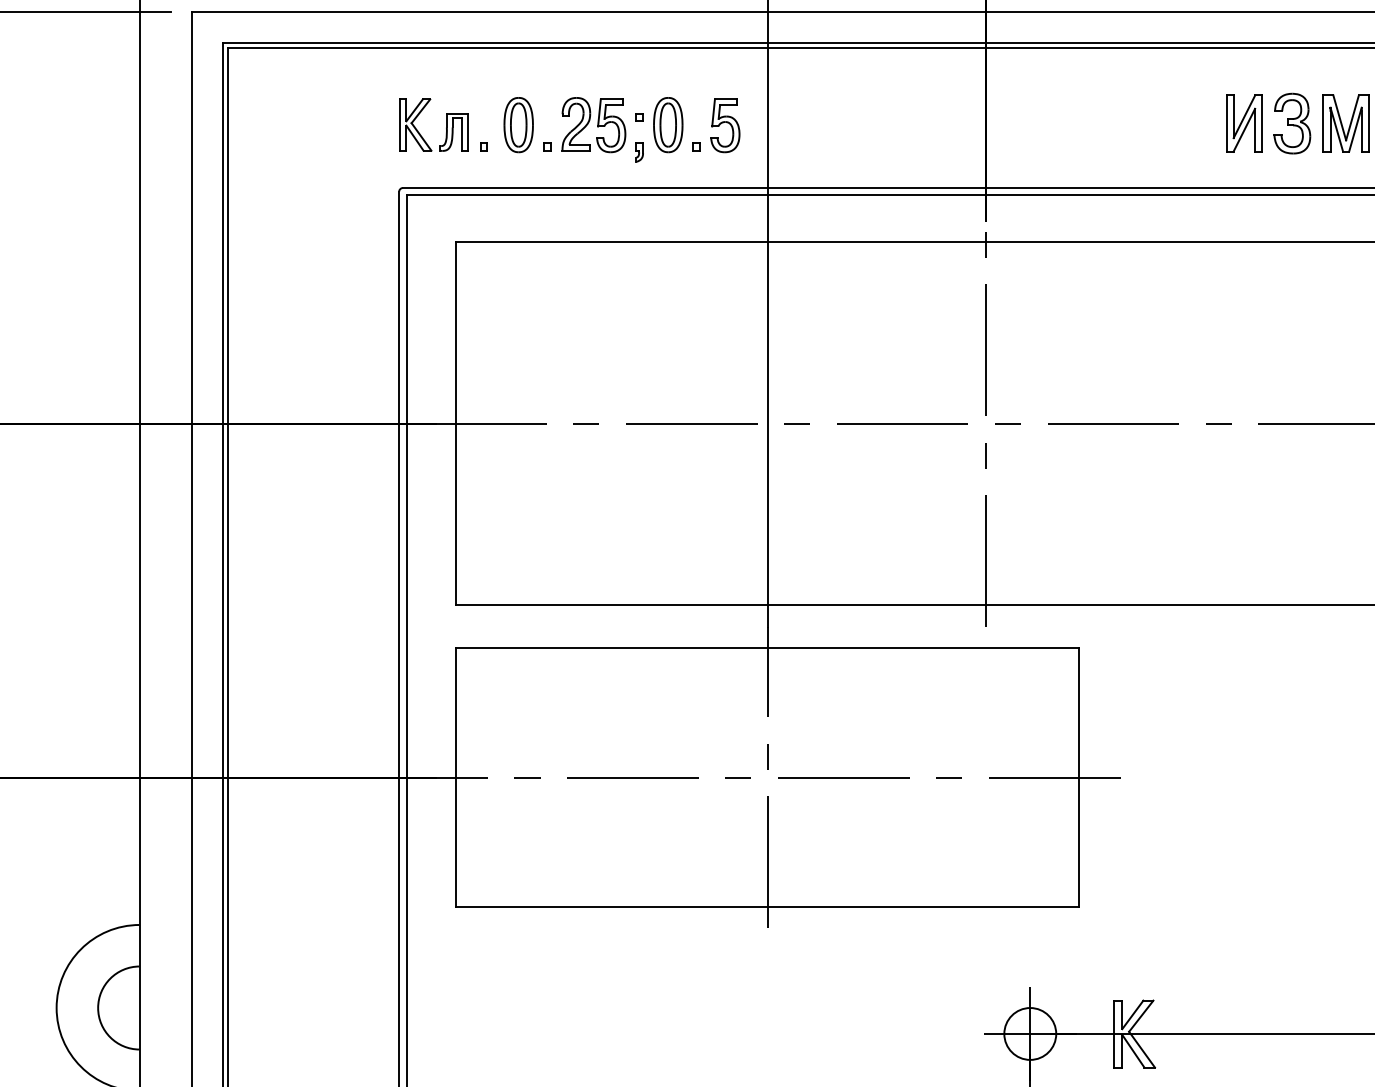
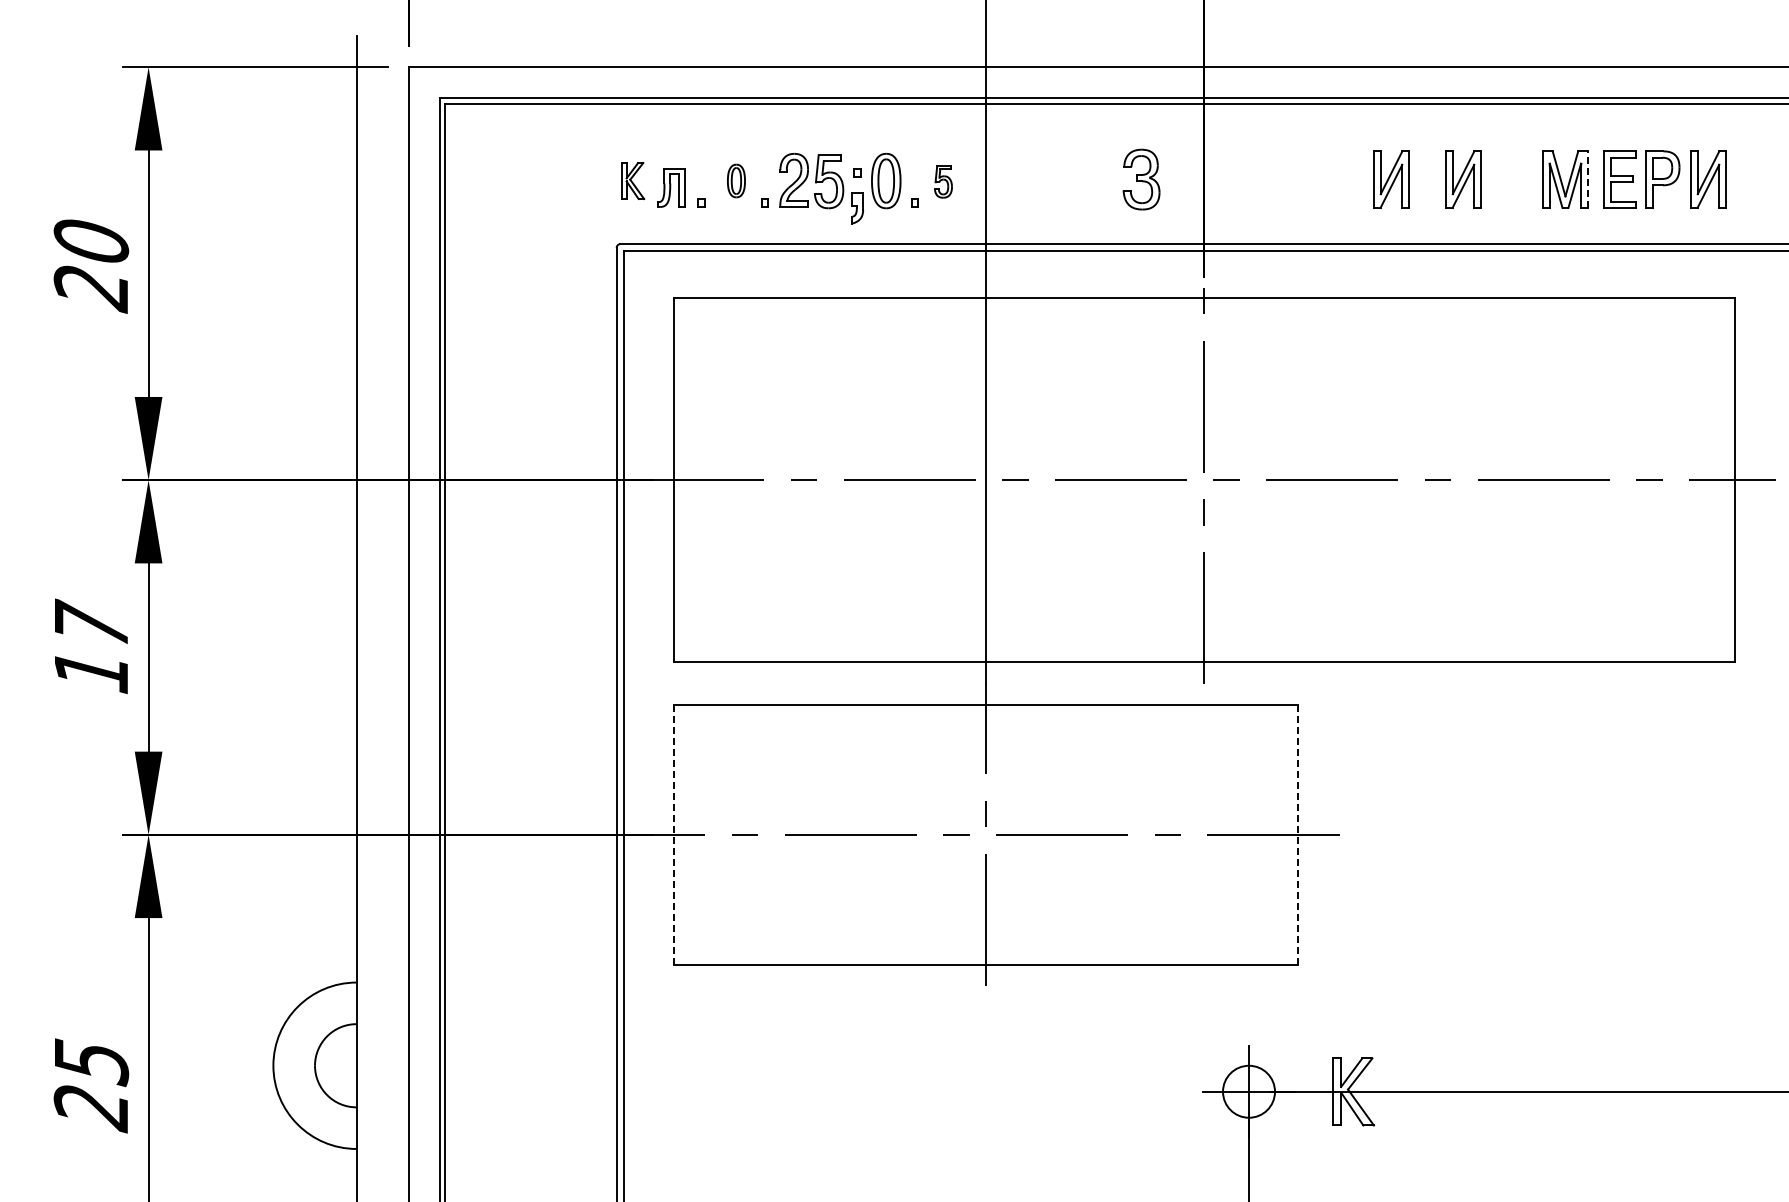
part: (1172, 123) -> (1391, 179), added
part: (1292, 123) -> (1141, 179), moved
line: (1369, 123) -> (1588, 179), solid -> dashed
part: (415, 124) -> (632, 180), size x0.7
part: (518, 124) -> (736, 180), size x0.6
part: (725, 125) -> (943, 181), size x0.6
part: (639, 152) -> (857, 208), size x1.6
line: (1078, 777) -> (1297, 834), solid -> dashed
line: (455, 778) -> (673, 835), solid -> dashed

